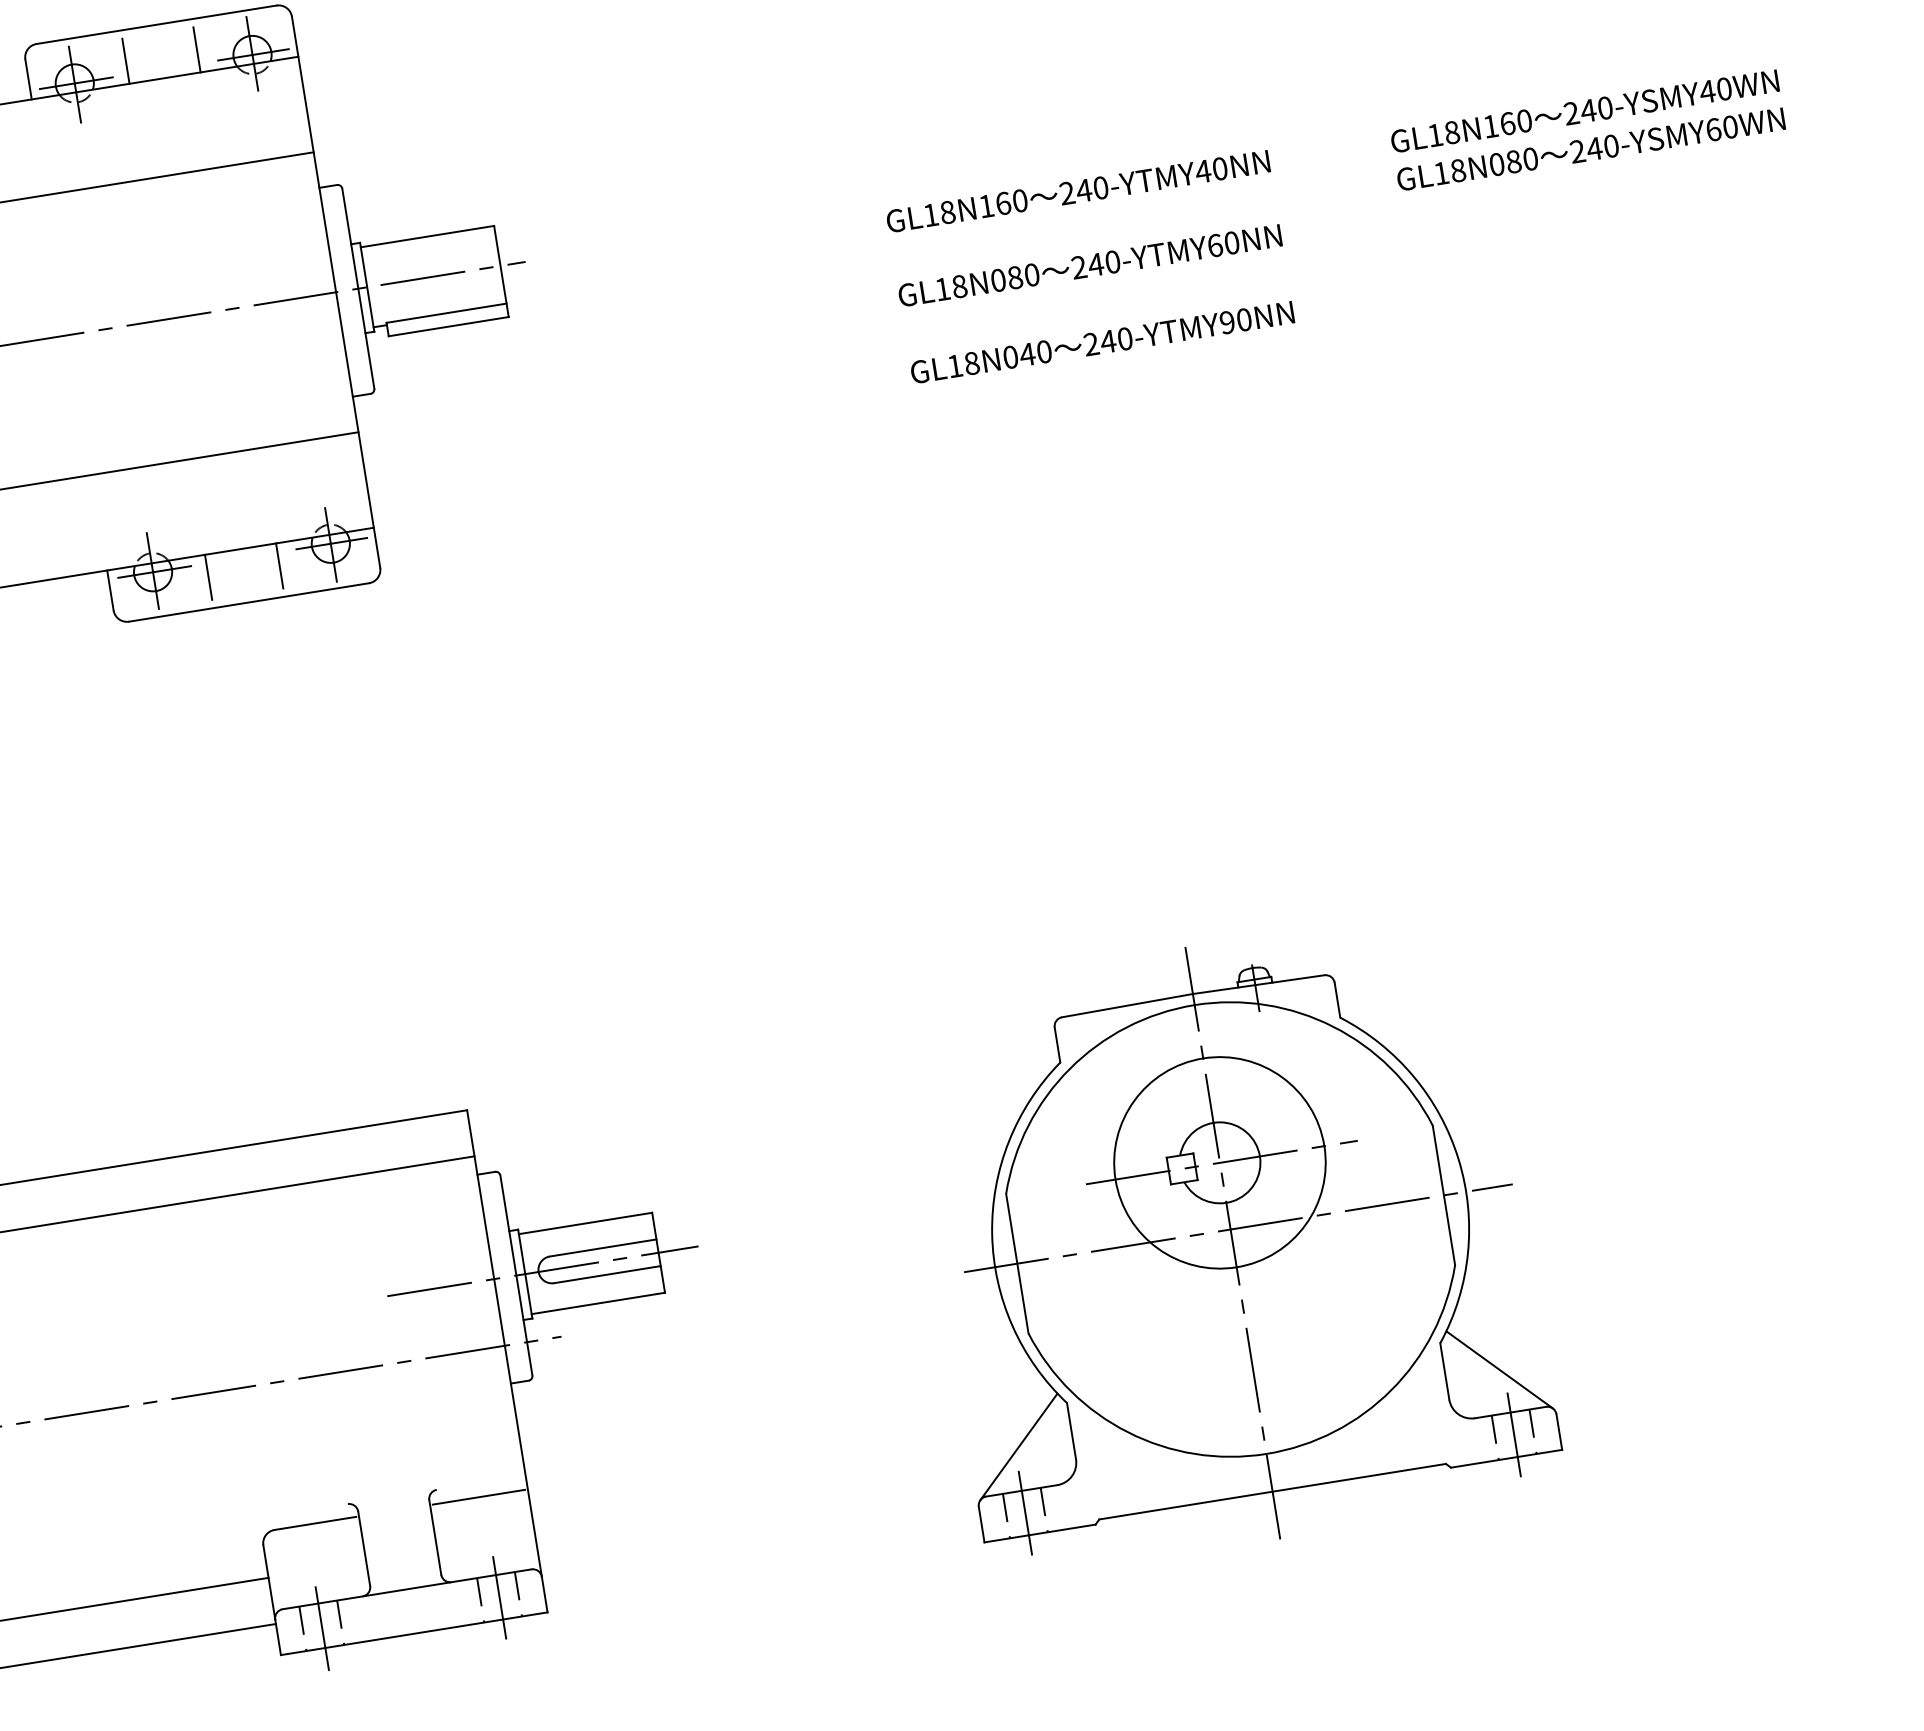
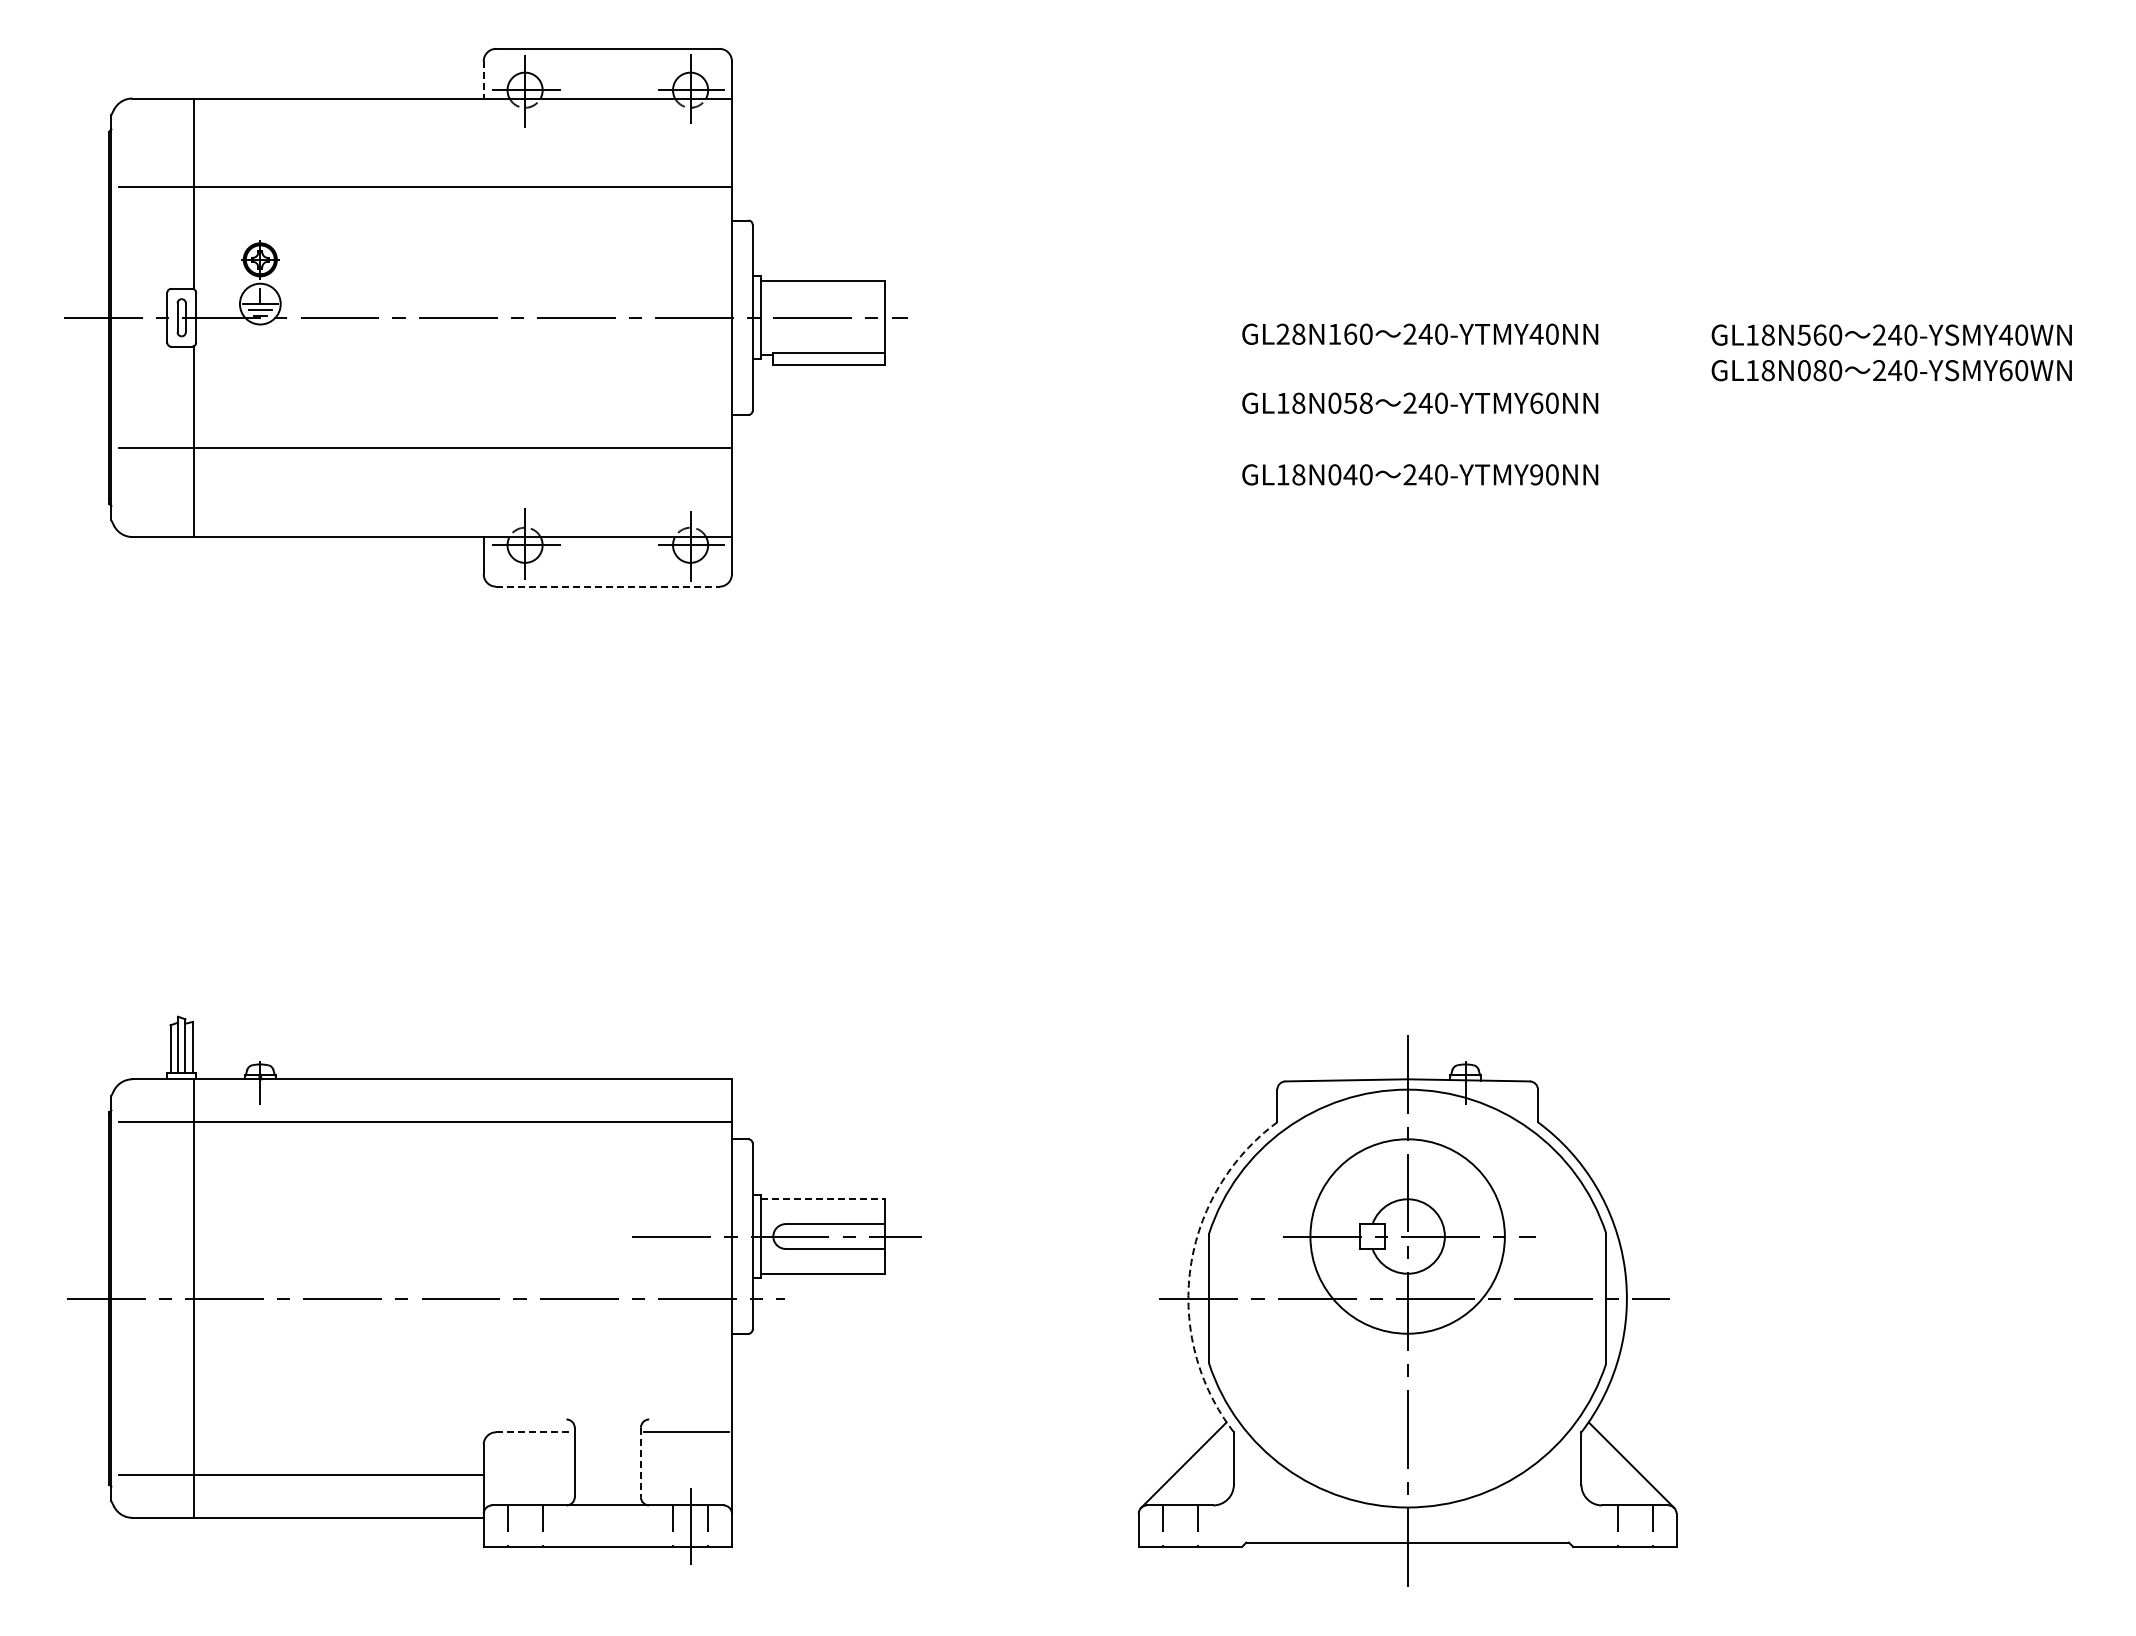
line: (196, 49) -> (640, 77), removed
line: (125, 61) -> (574, 77), removed
line: (28, 79) -> (483, 79), solid -> dashed
text: (1489, 125) -> (1803, 334), GL18N160 -> GL18N560
text: (930, 214) -> (1282, 333), GL18N160 -> GL28N160
text: (1022, 275) -> (1357, 402), GL18N080 -> GL18N058
line: (279, 565) -> (640, 557), removed
line: (208, 576) -> (574, 557), removed
line: (248, 602) -> (607, 586), solid -> dashed
line: (586, 1223) -> (823, 1199), solid -> dashed
arc: (992, 1234) -> (1190, 1268), solid -> dashed
line: (1515, 1438) -> (1635, 1529), removed
line: (1026, 1516) -> (1180, 1529), removed
line: (315, 1523) -> (534, 1432), solid -> dashed
line: (434, 1537) -> (640, 1462), solid -> dashed
line: (322, 1628) -> (525, 1528), removed

